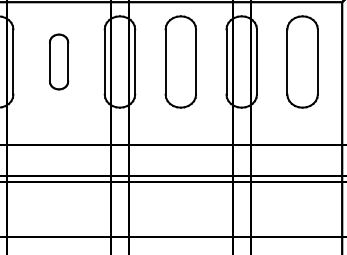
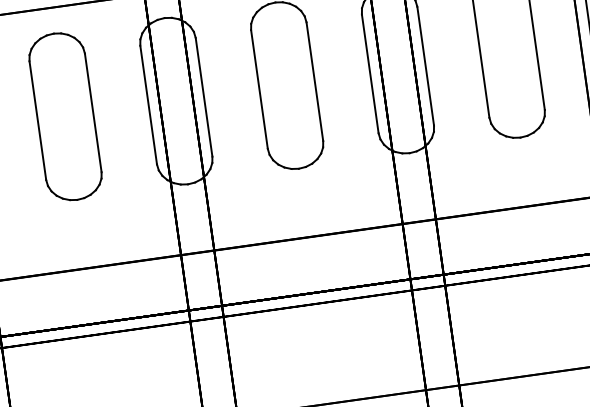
part: (58, 61) -> (64, 115), size x1.67

